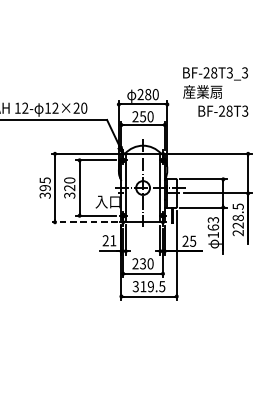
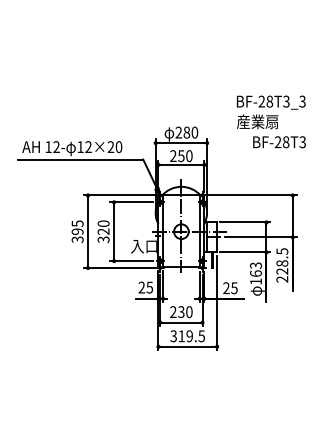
text: (215, 91) -> (271, 121), moved
line: (84, 221) -> (119, 267), dashed -> solid
text: (112, 240) -> (149, 287), 21 -> 25

